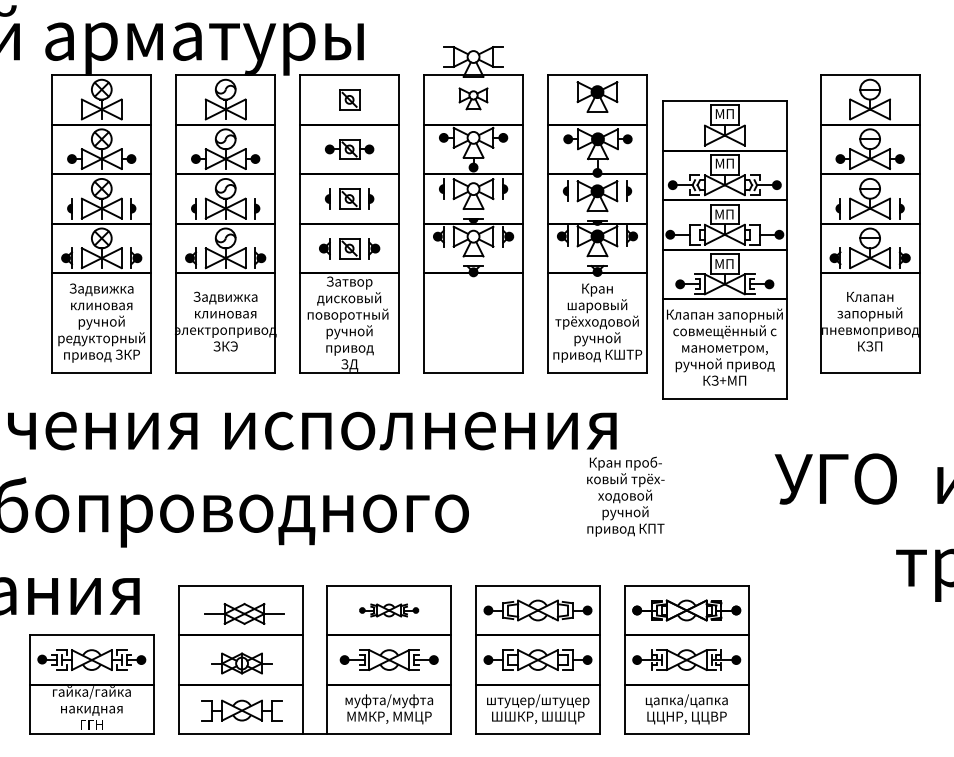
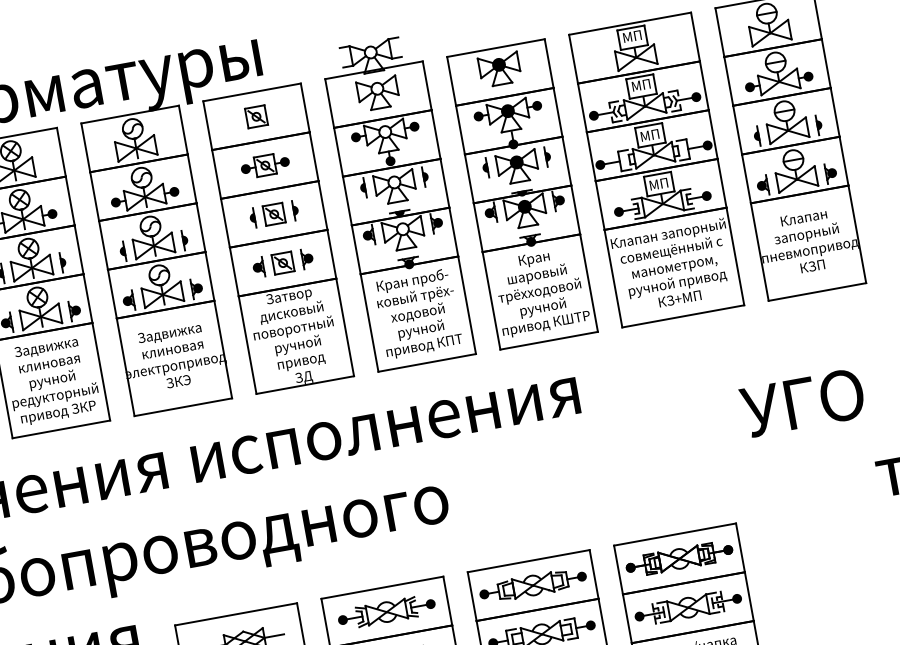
part: (473, 98) -> (378, 93), size x1.43
part: (724, 249) -> (656, 169), moved
text: (625, 496) -> (418, 313), moved
part: (388, 610) -> (386, 612), size x1.67

